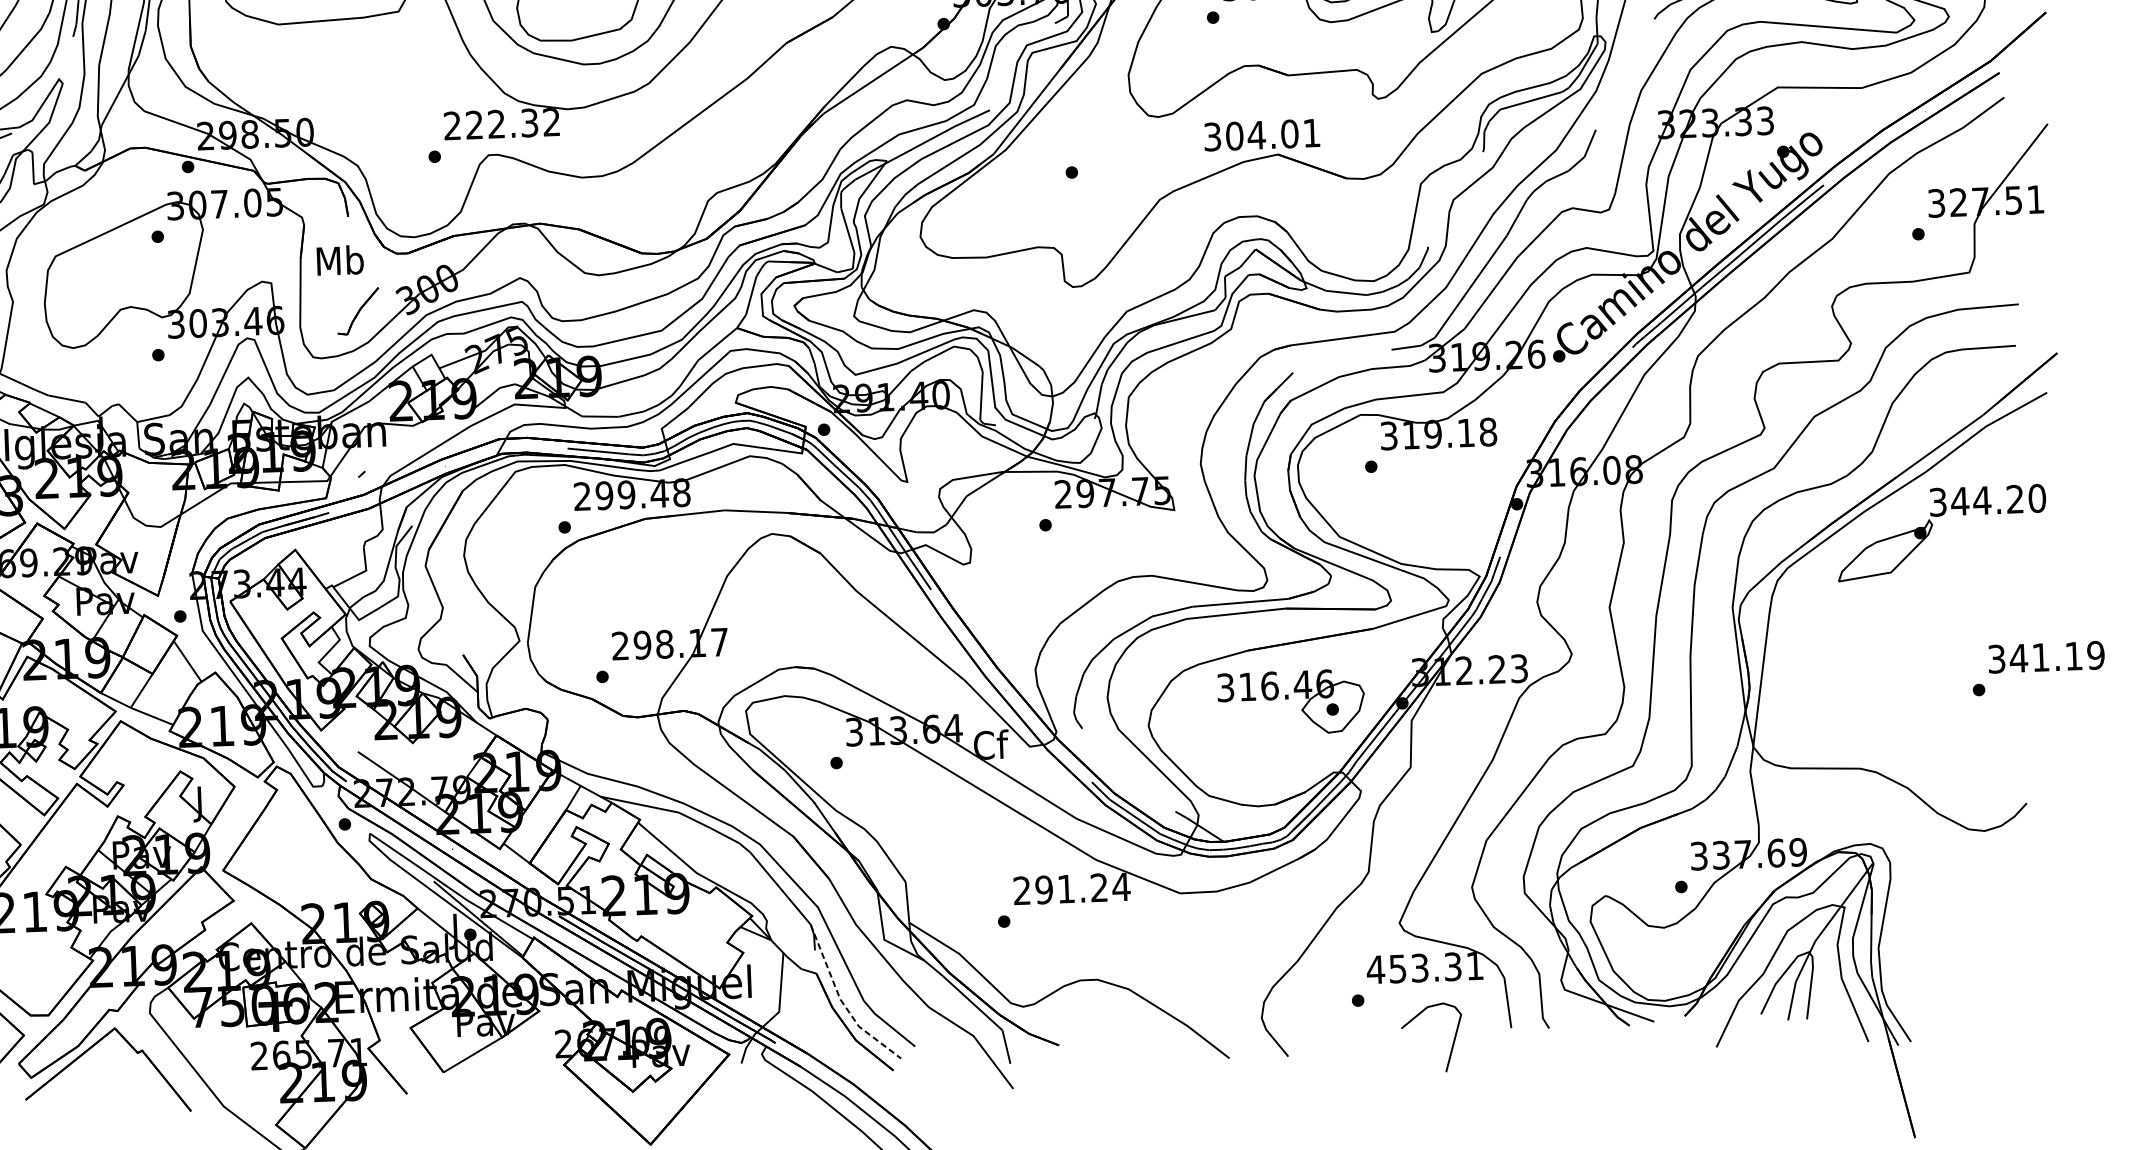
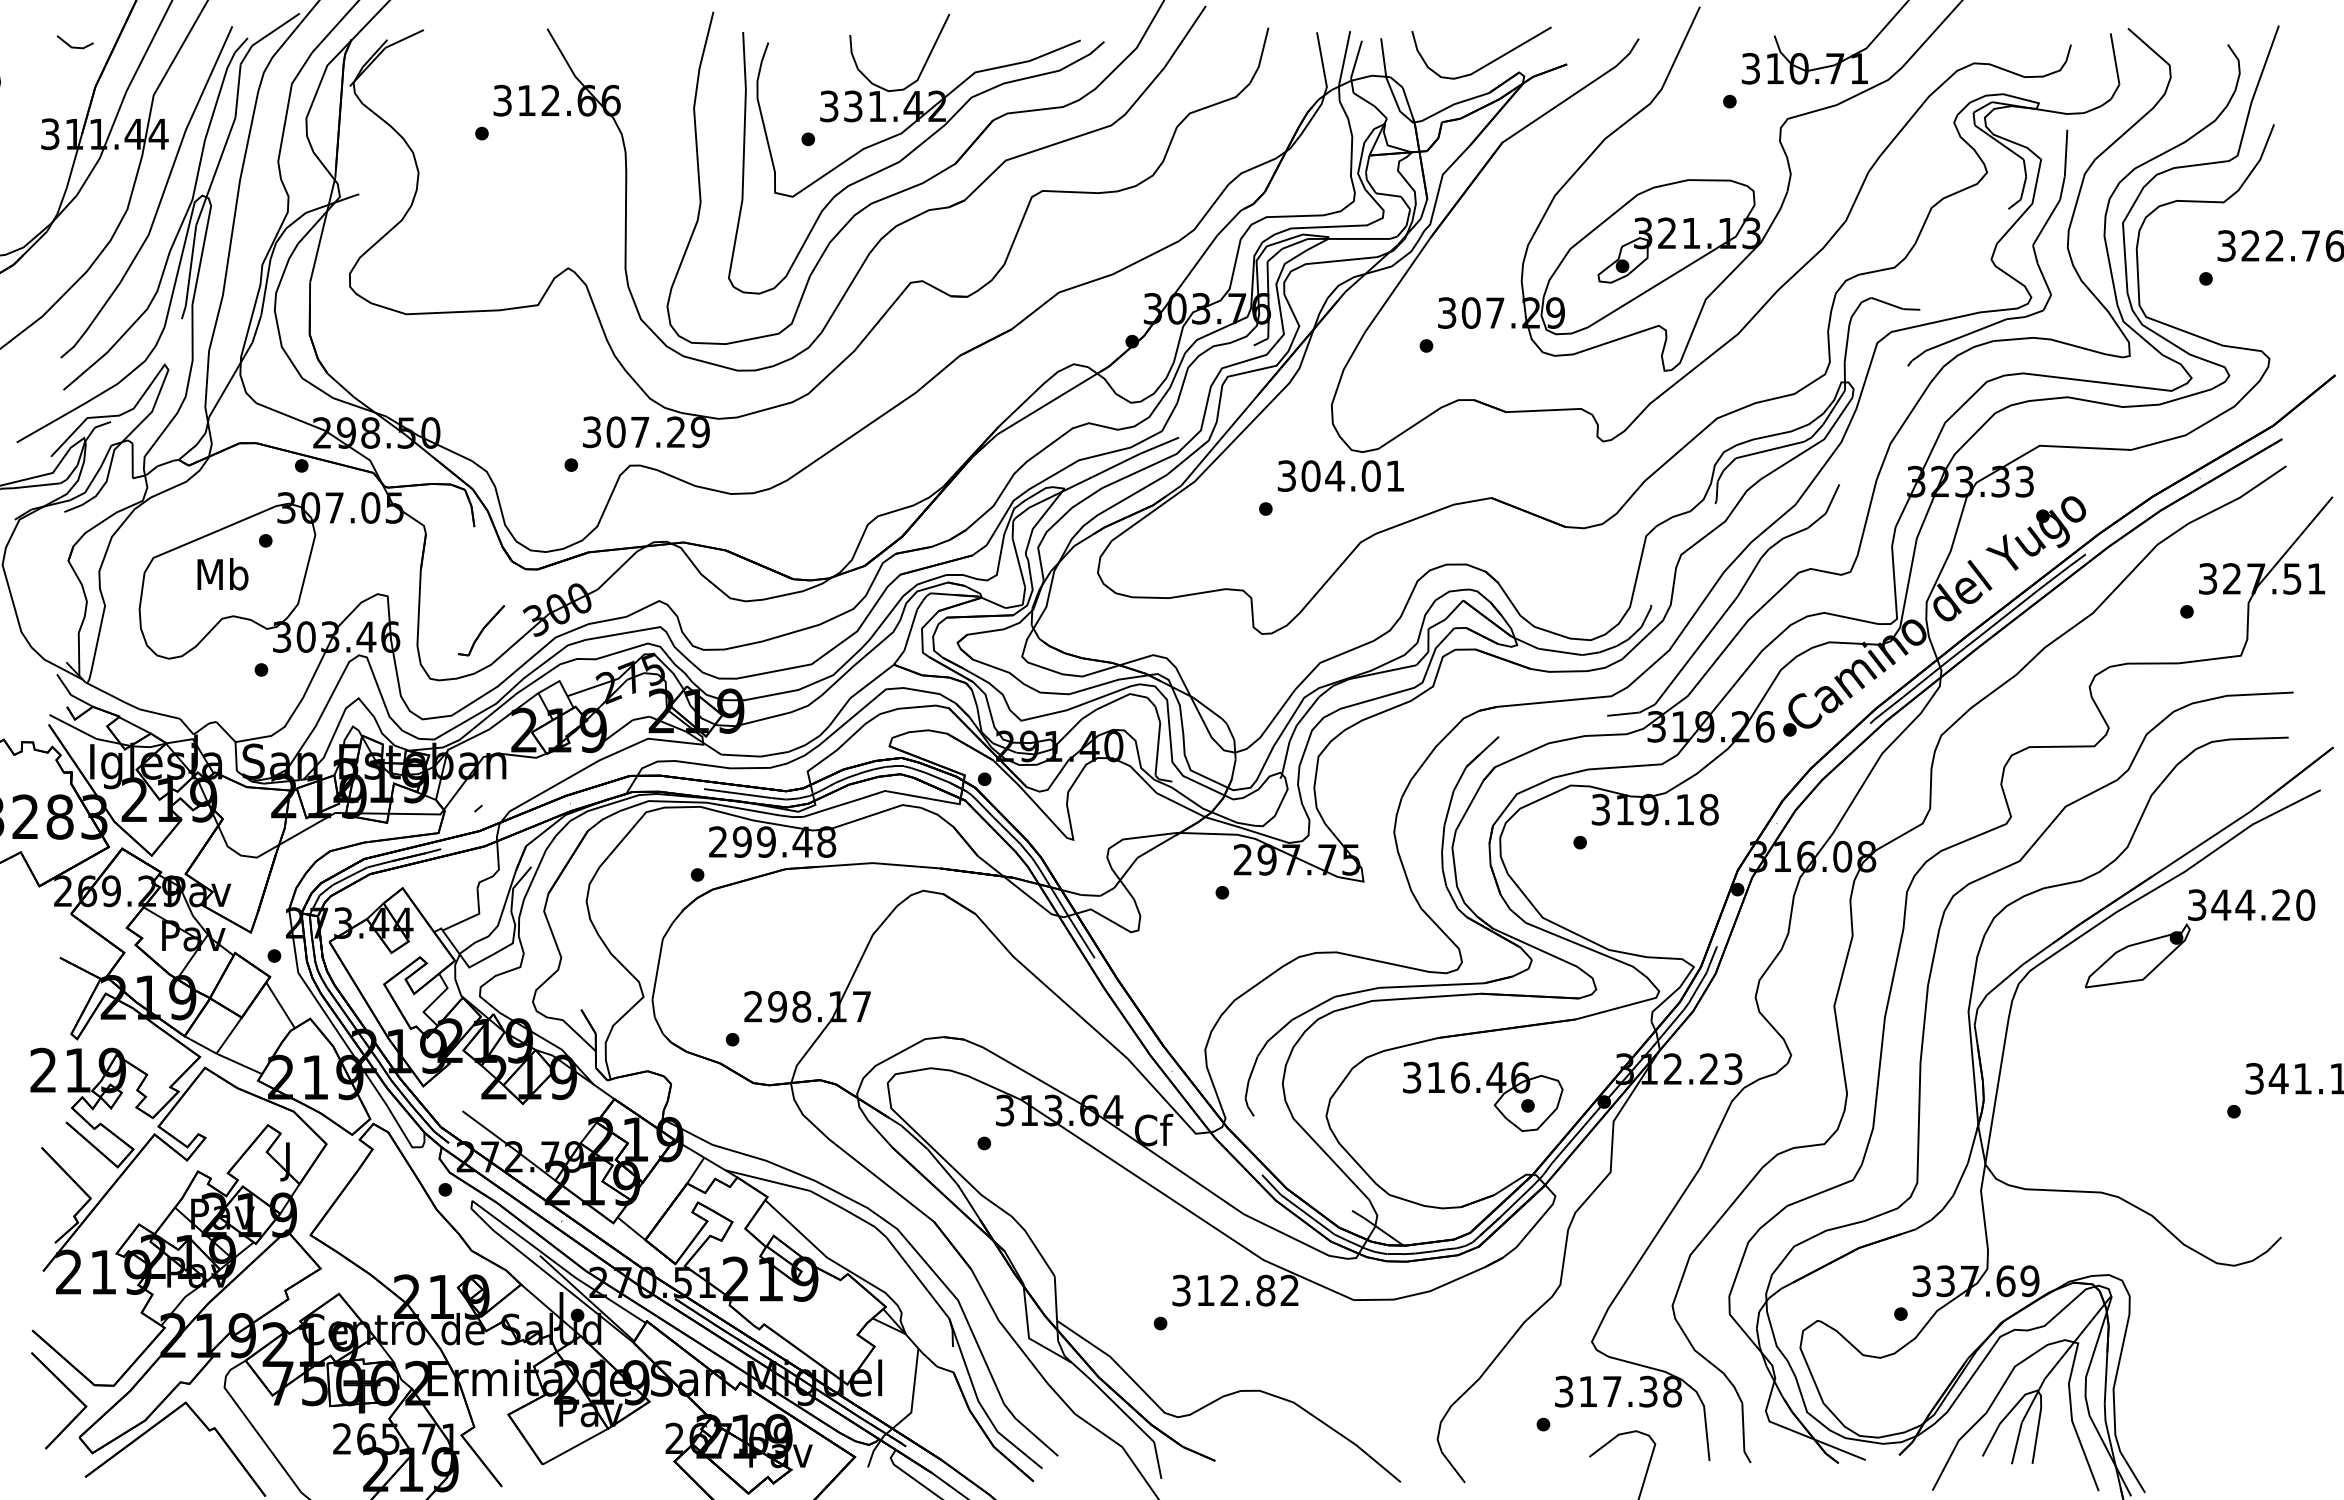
text: (501, 124) -> (645, 432), 222.32 -> 307.29
text: (1261, 134) -> (1340, 475), moved
text: (339, 260) -> (222, 574), moved
text: (1071, 888) -> (1235, 1290), 291.24 -> 312.82
text: (1425, 967) -> (1618, 1391), 453.31 -> 317.38
line: (842, 1002) -> (980, 1404), dashed -> solid

